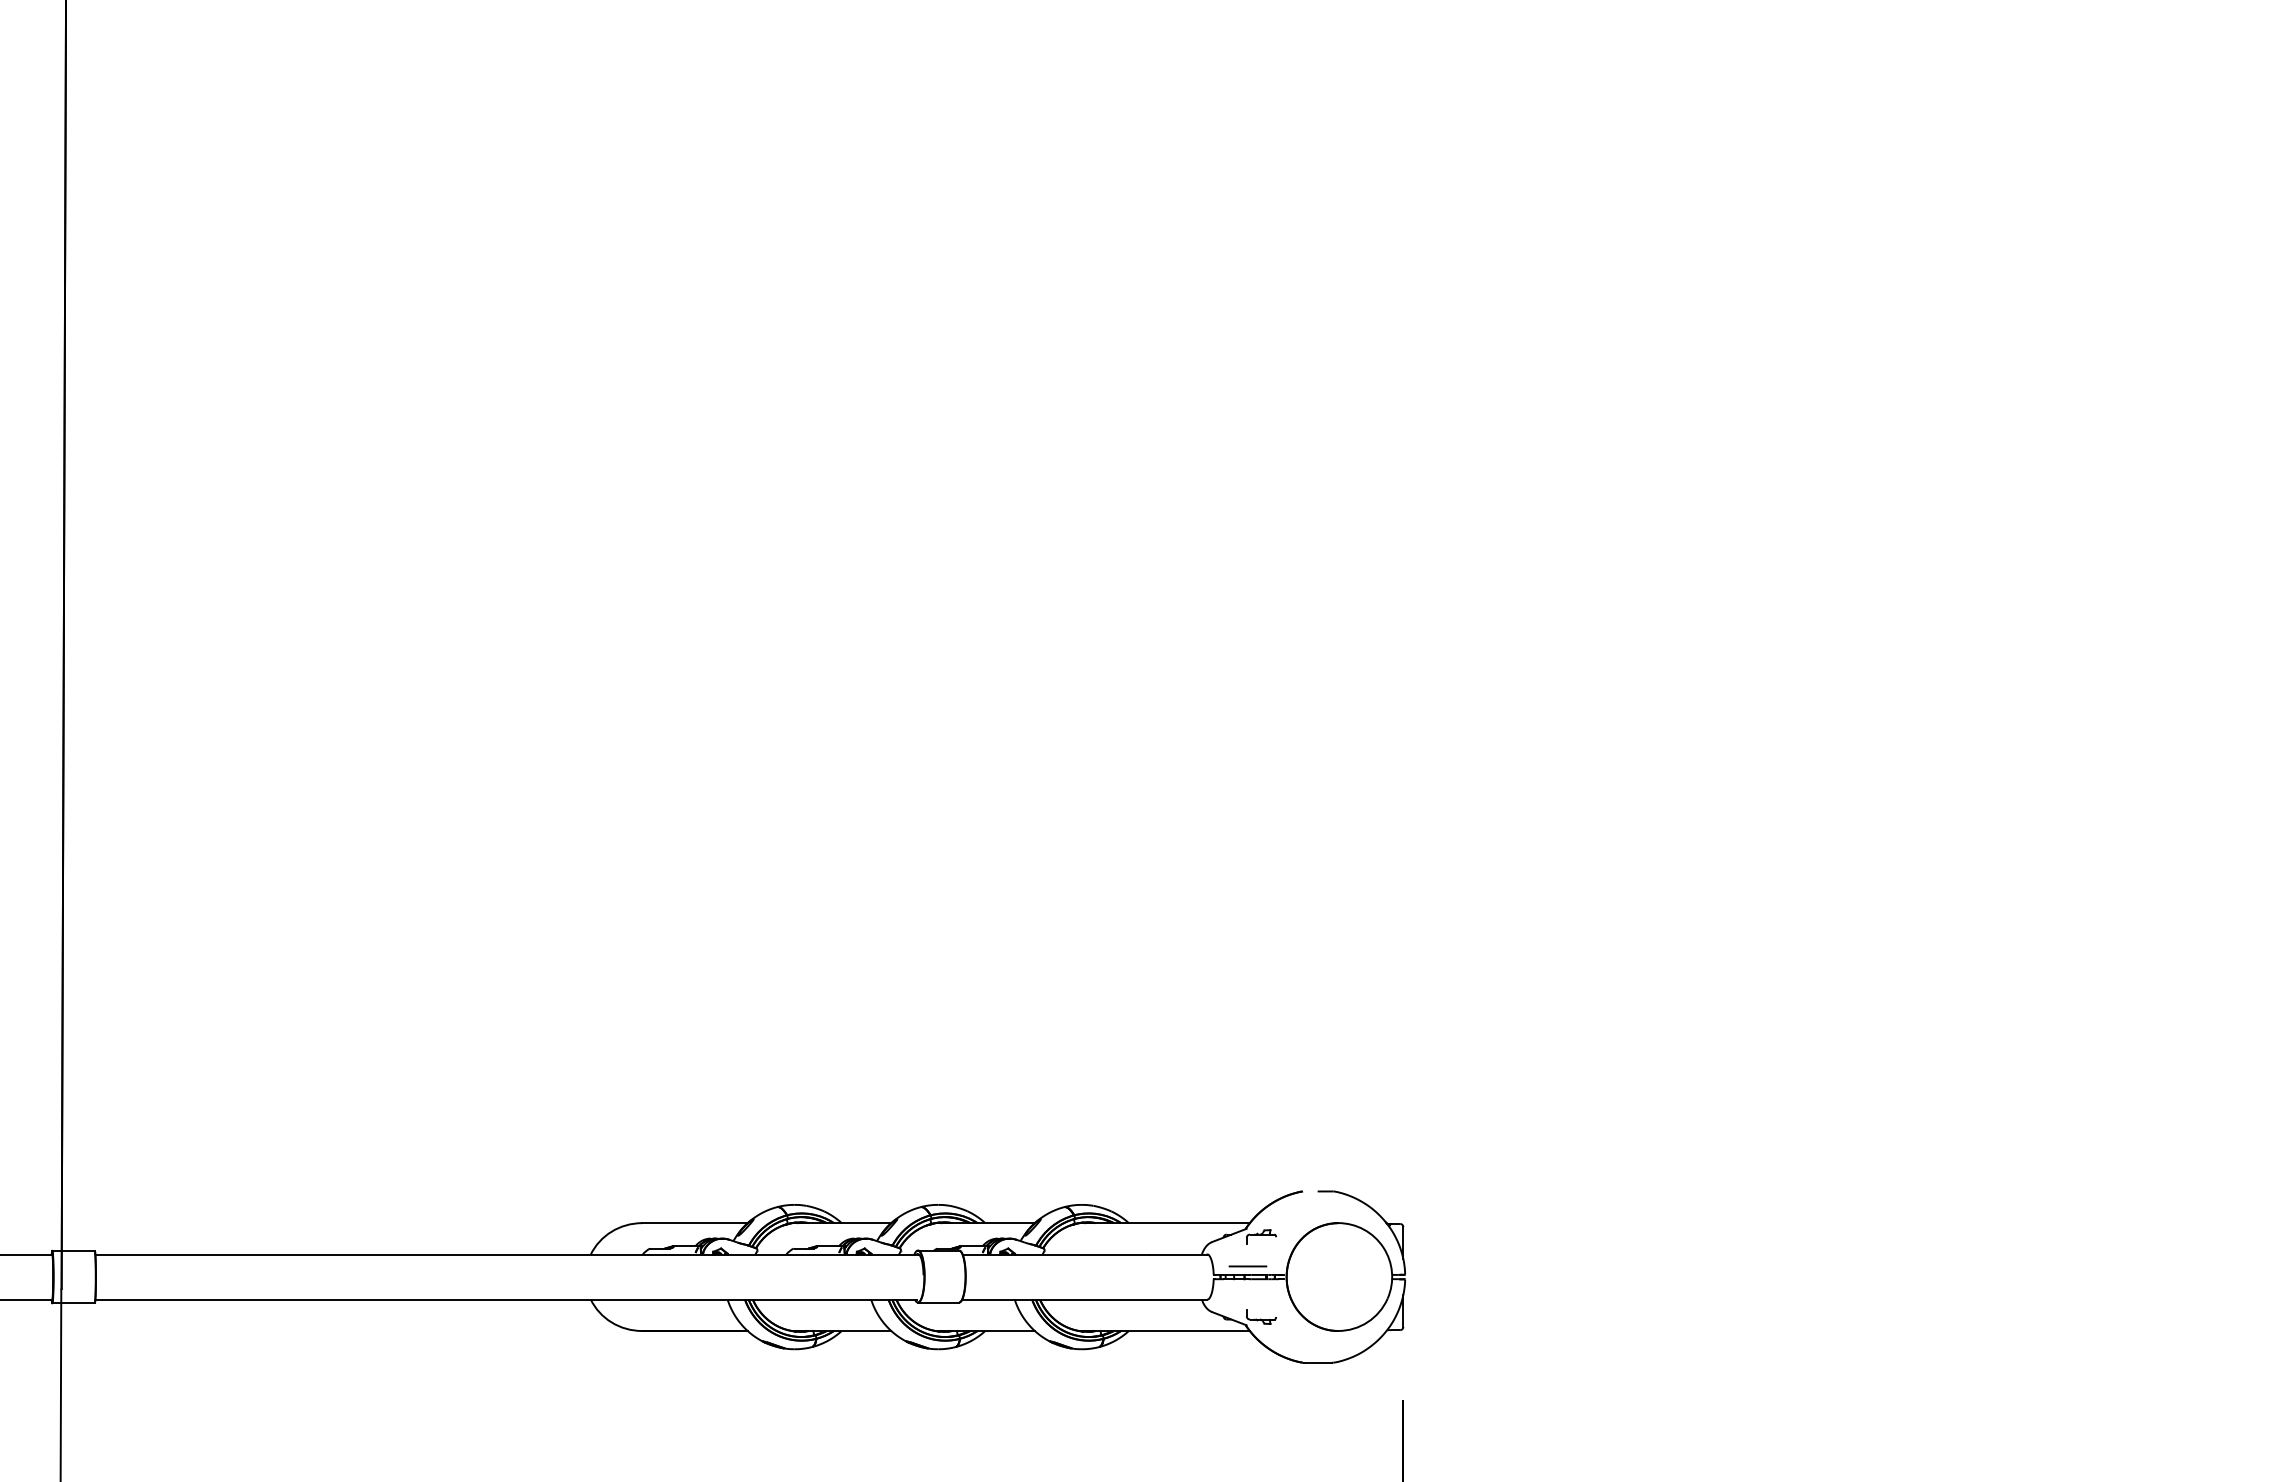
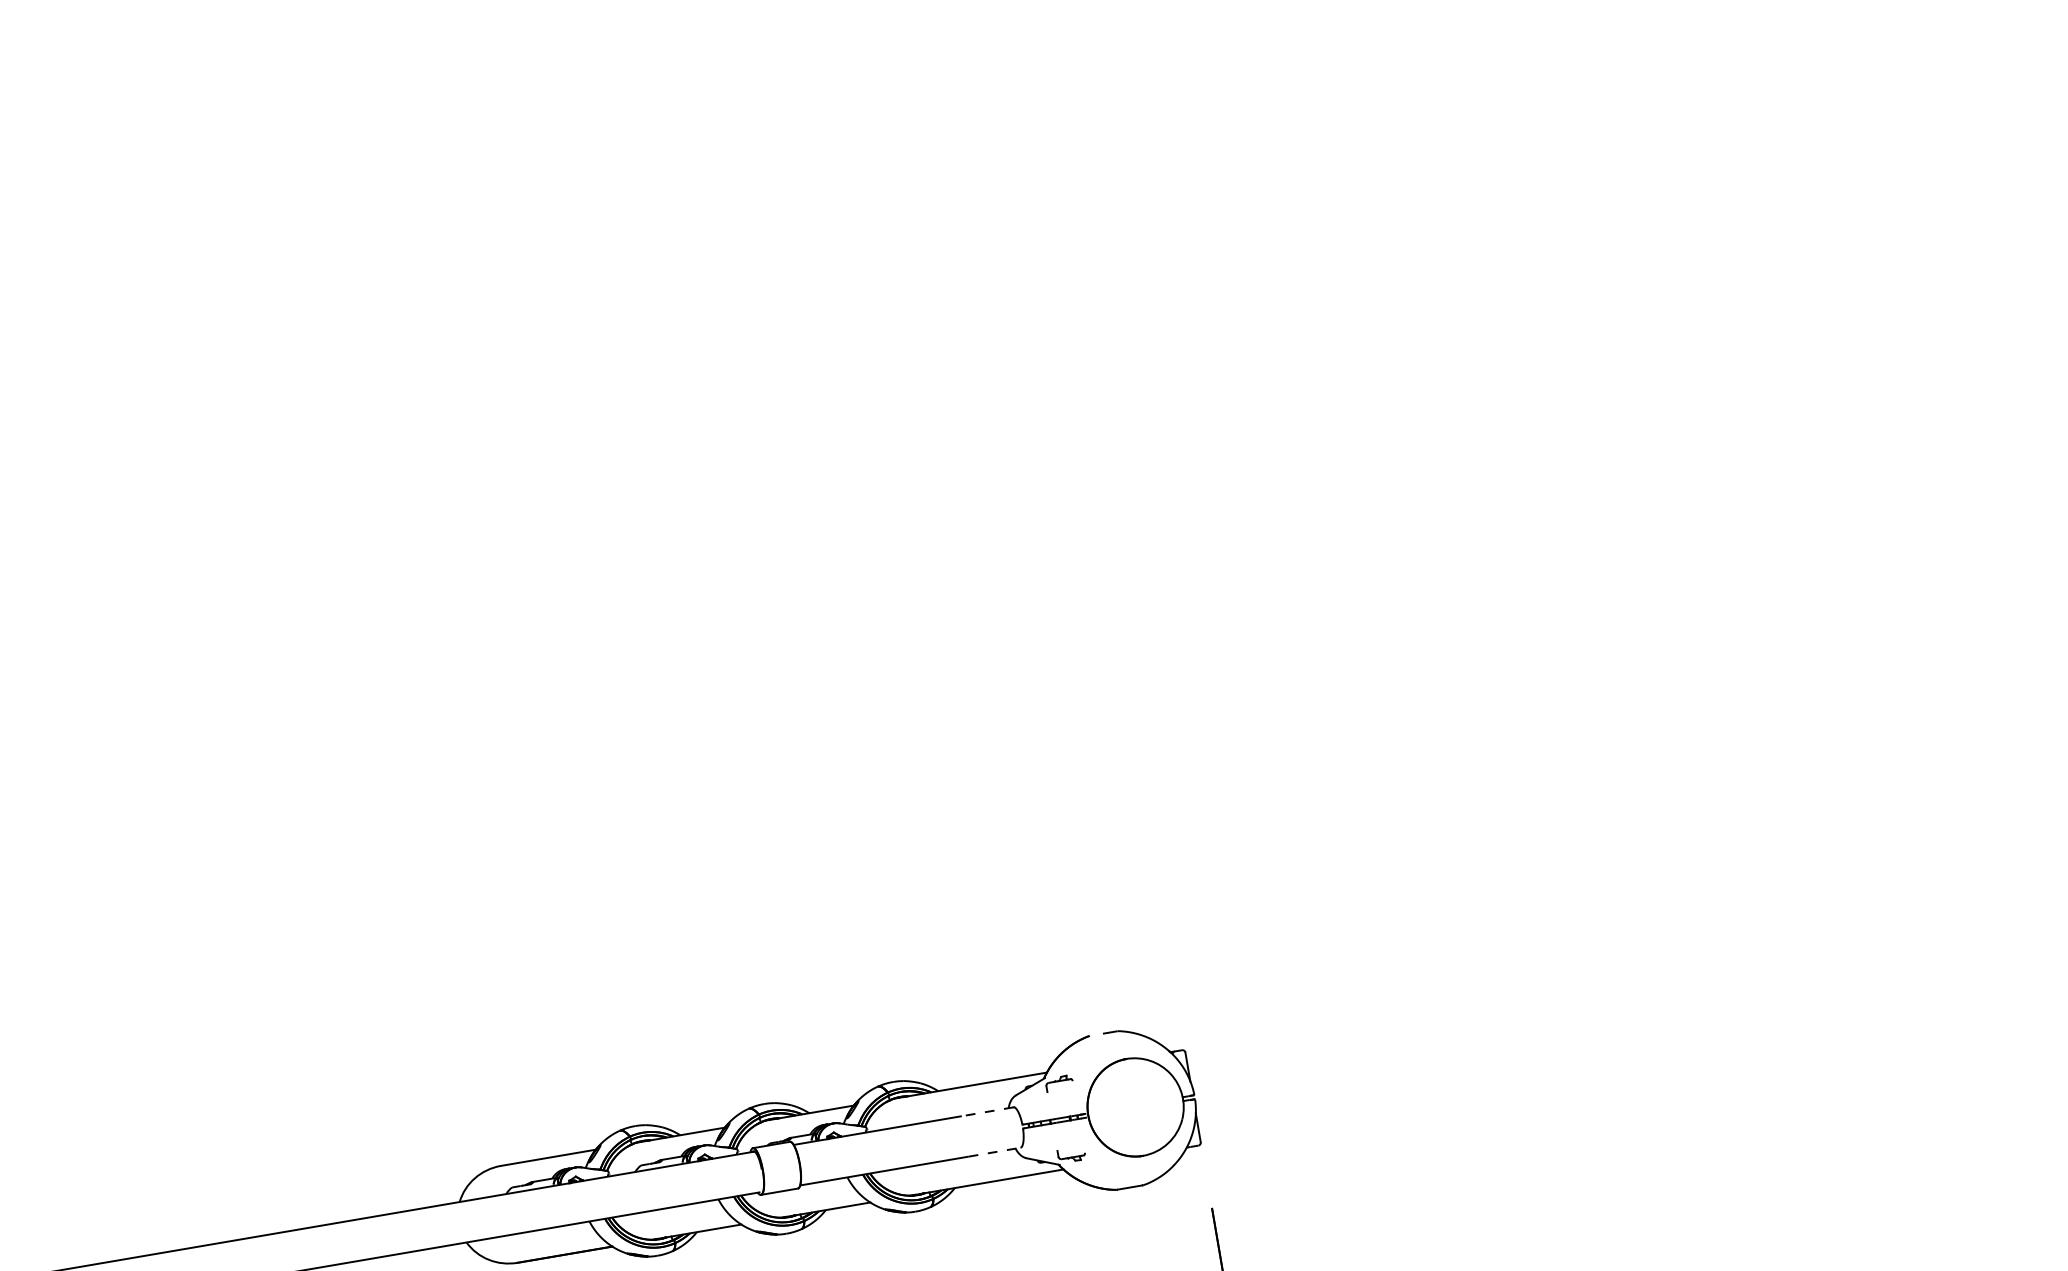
line: (1178, 1254) -> (987, 1111), solid -> dashed
line: (1247, 1266) -> (1051, 1111), removed
line: (1178, 1299) -> (994, 1152), solid -> dashed

